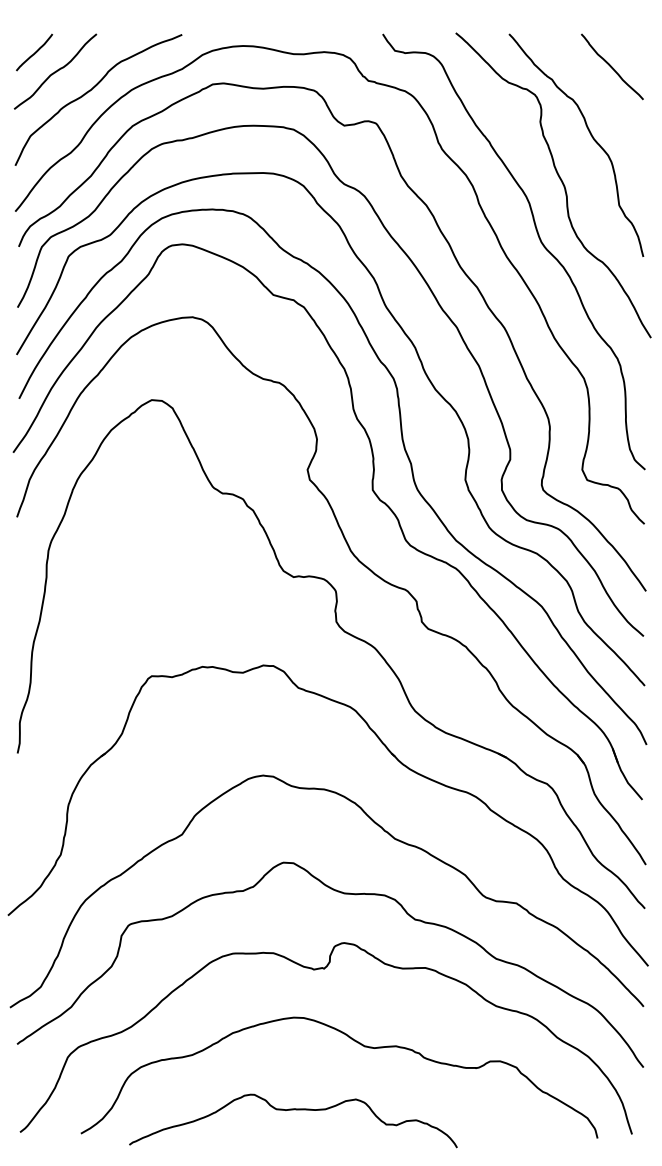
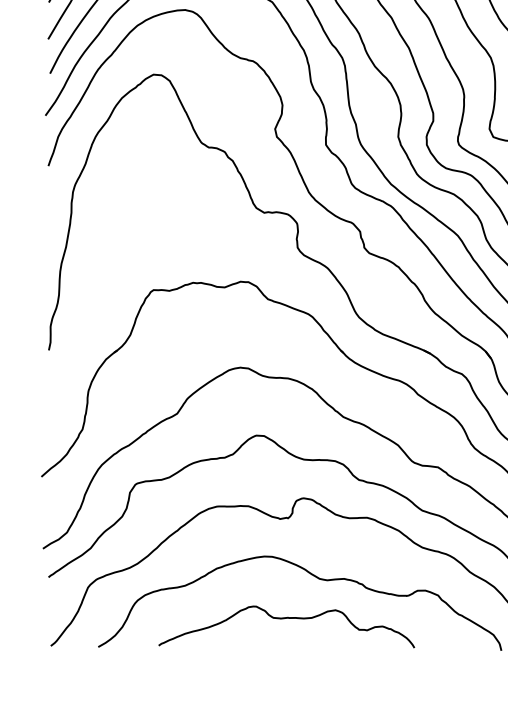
curve: (293, 1110) -> (286, 618), moved

